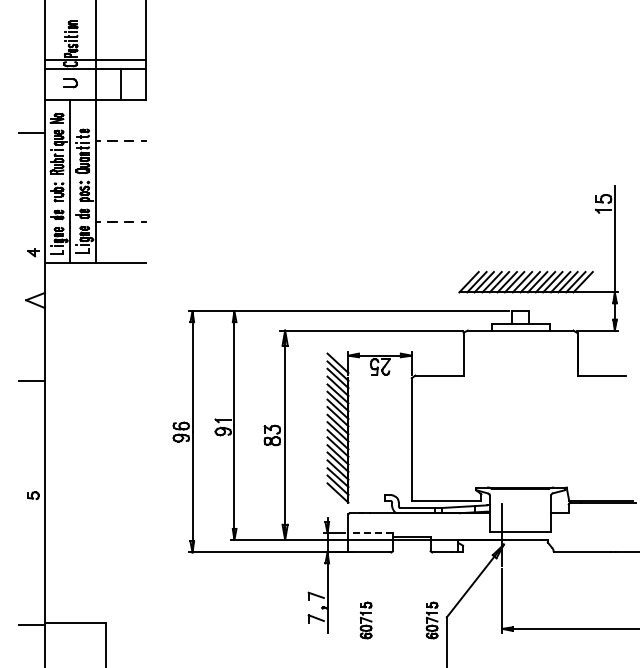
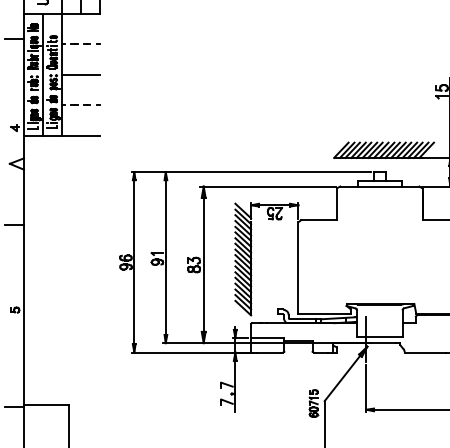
line: (120, 180) -> (80, 74), added
line: (370, 533) -> (267, 338), dashed -> solid
part: (365, 620) -> (263, 403), removed

